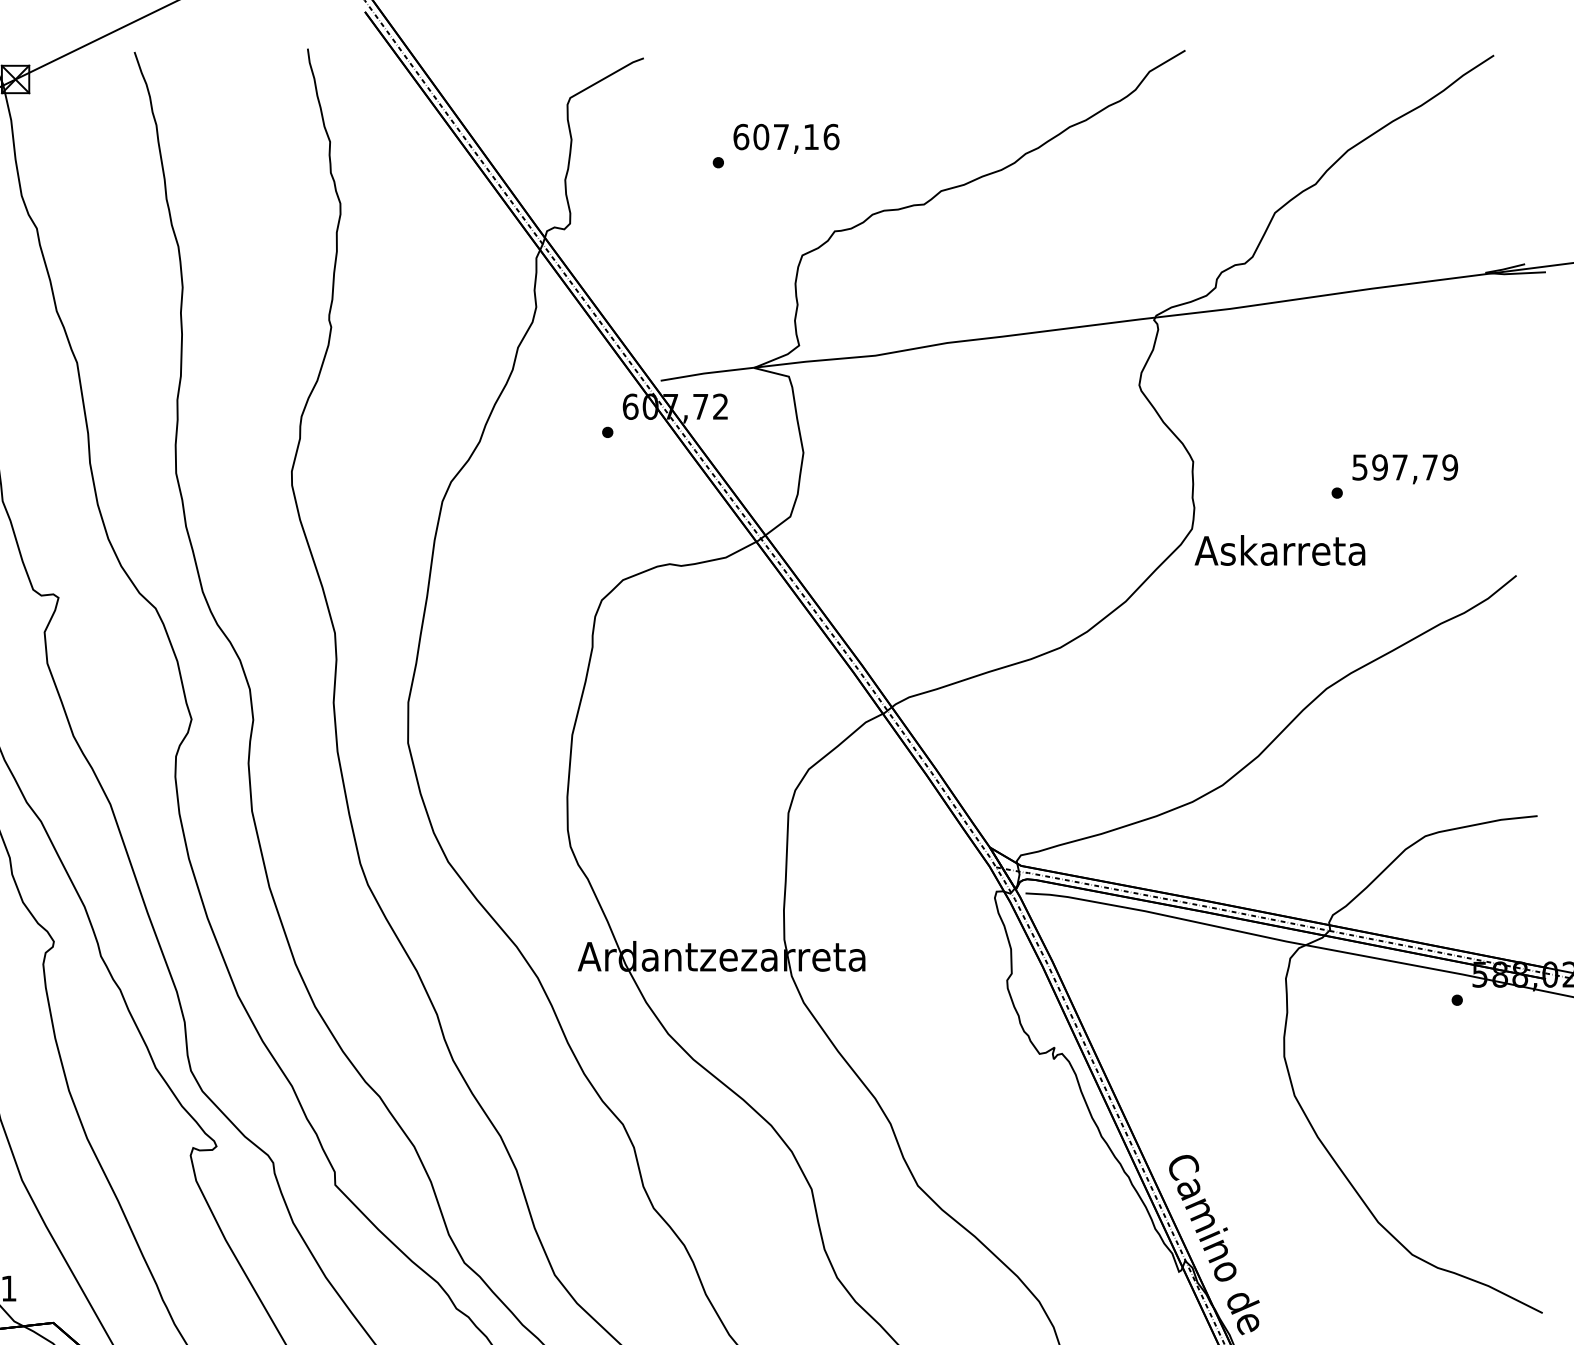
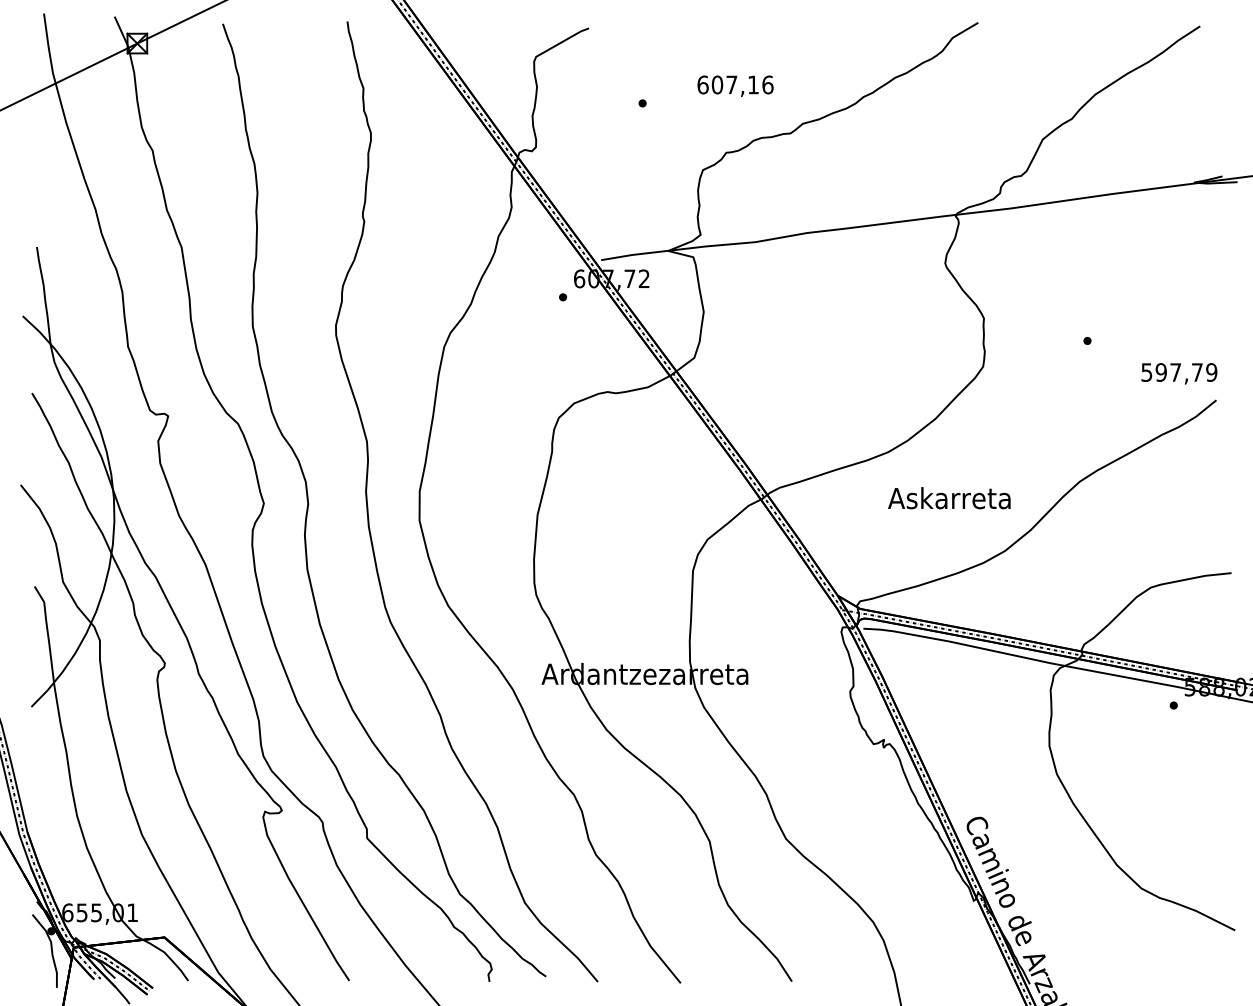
text: (786, 137) -> (735, 85), moved
text: (1405, 468) -> (1179, 373), moved
text: (1280, 550) -> (949, 498), moved

